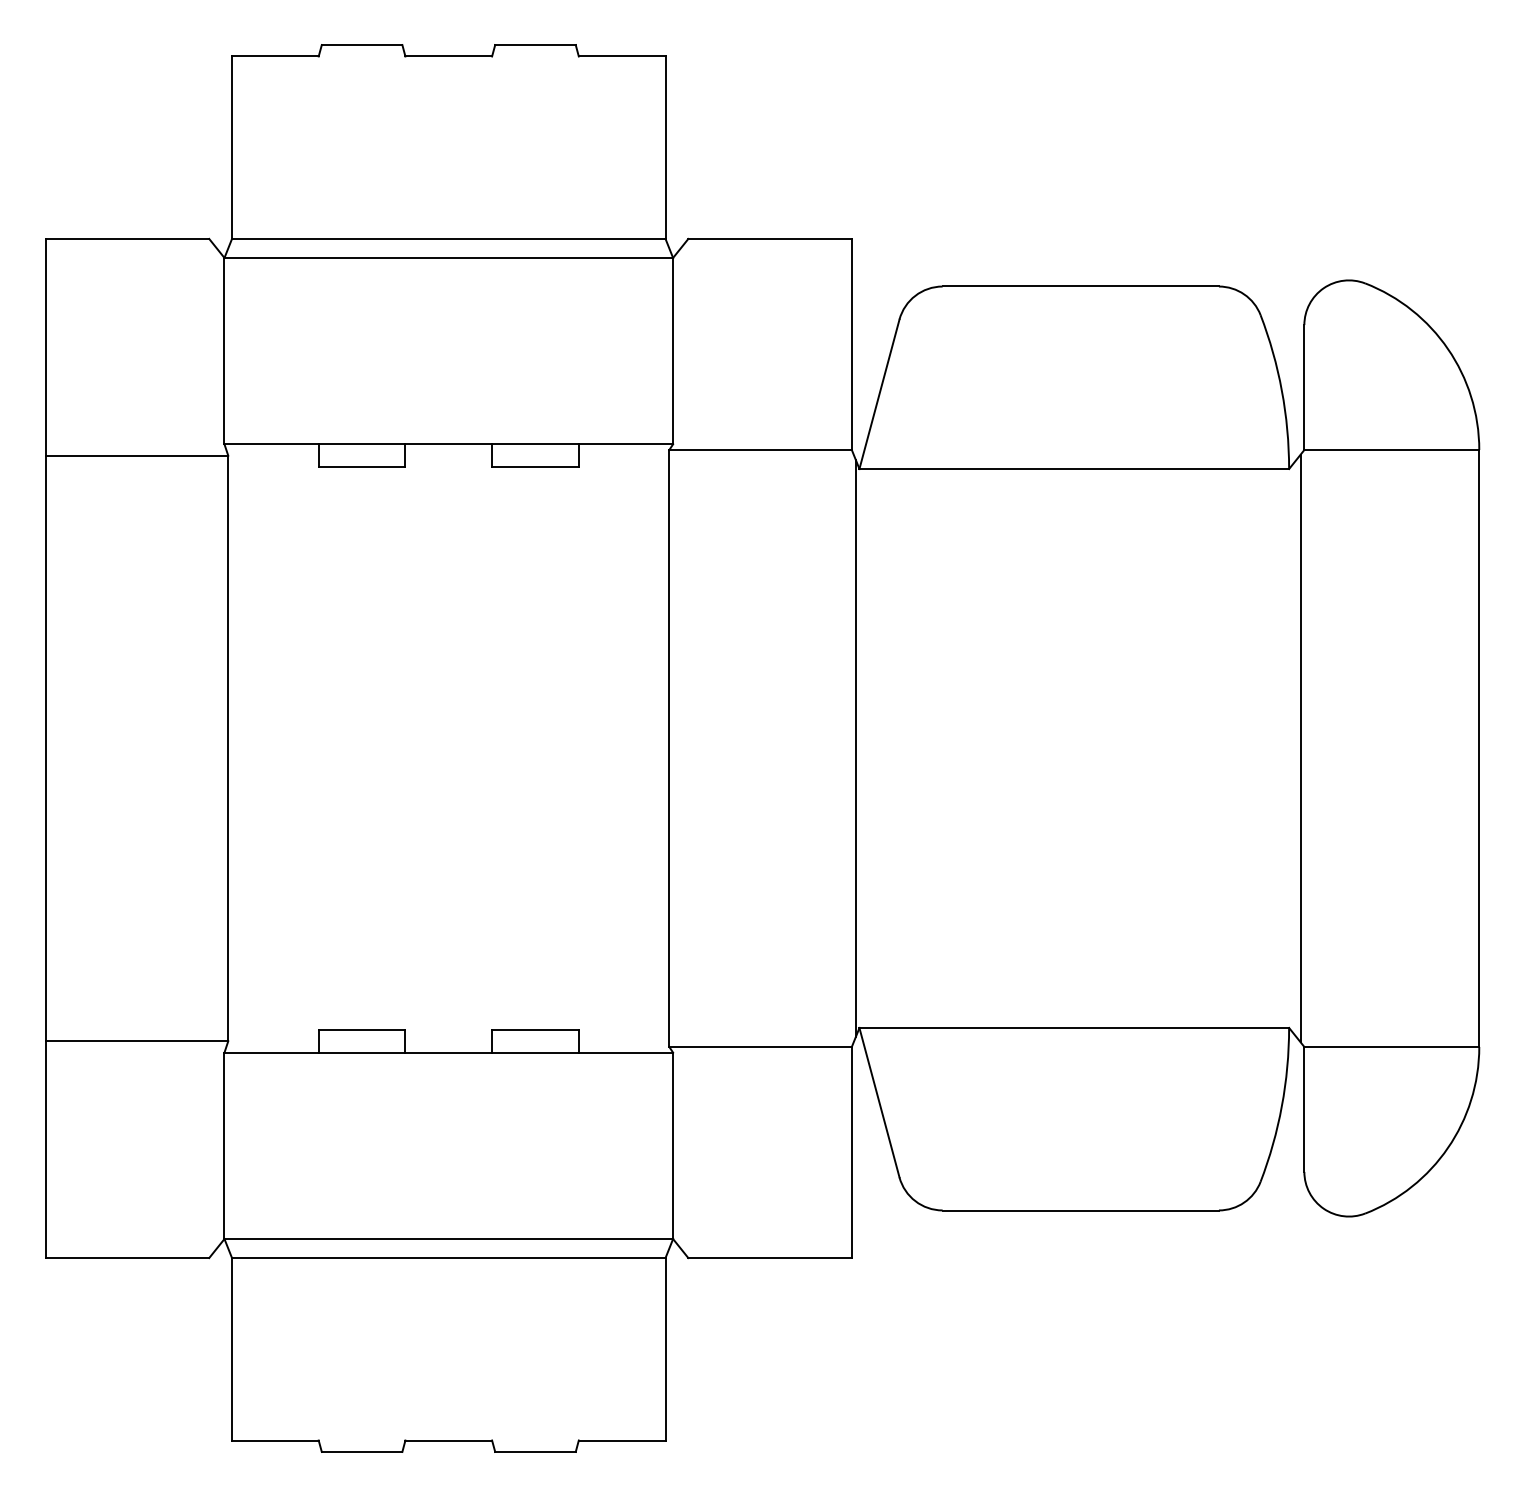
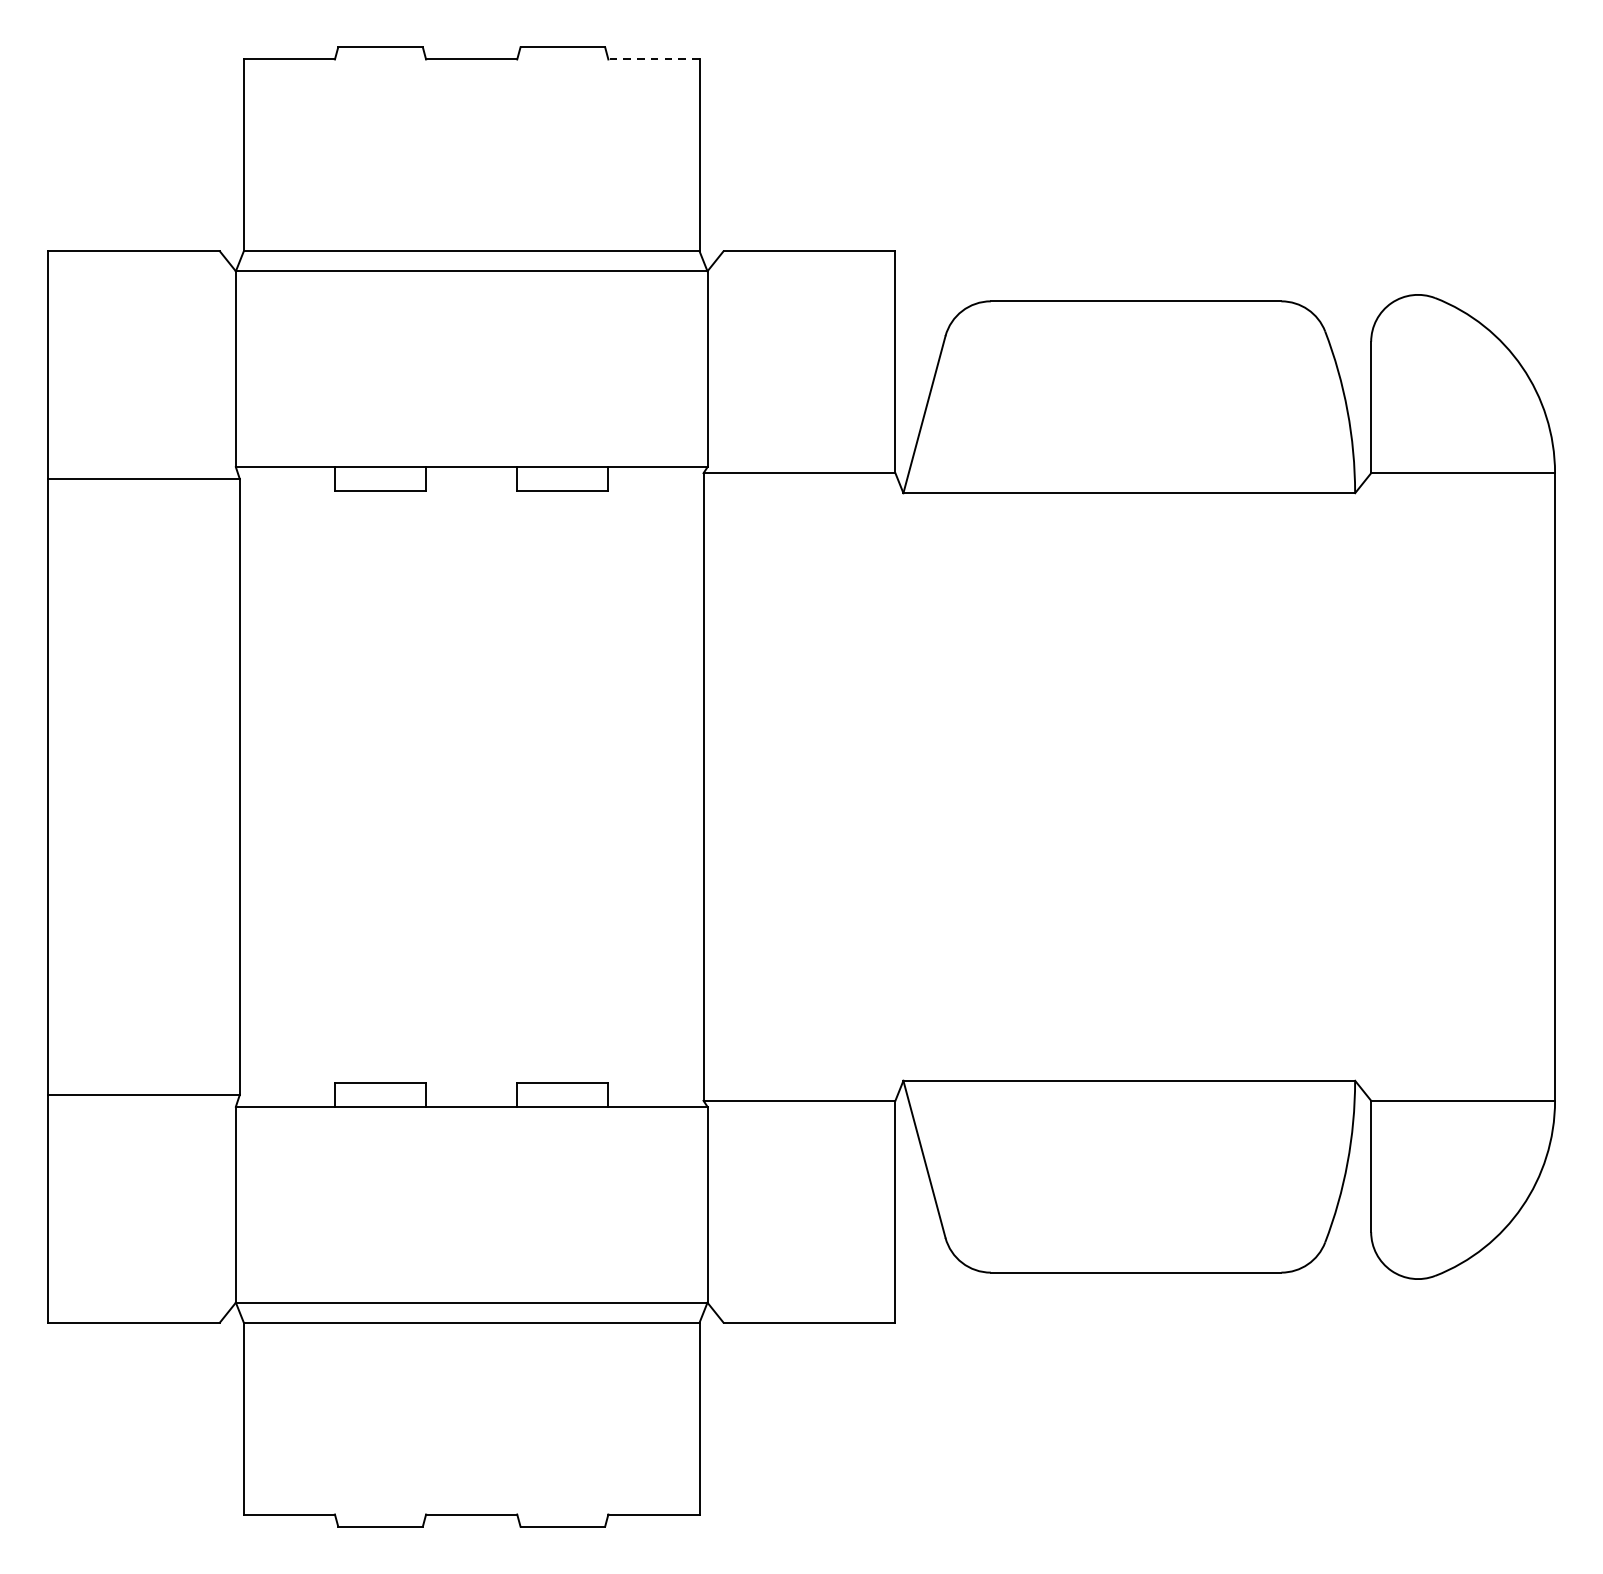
line: (621, 56) -> (653, 59), solid -> dashed
line: (855, 748) -> (899, 787), removed
line: (1300, 748) -> (1367, 787), removed

